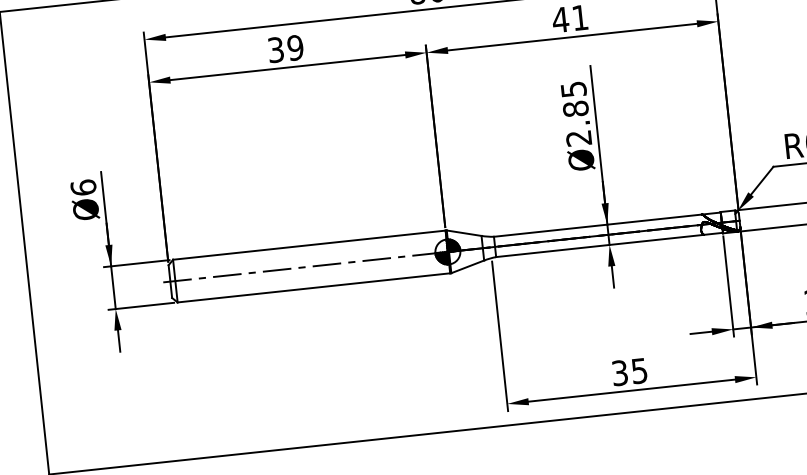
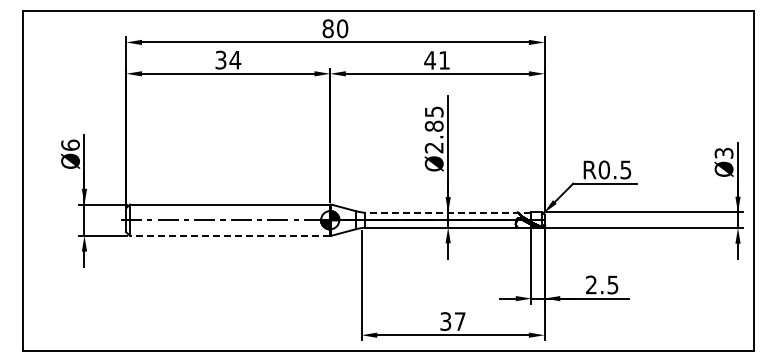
text: (295, 47) -> (235, 59), 39 -> 34
line: (606, 224) -> (447, 212), solid -> dashed
line: (313, 287) -> (229, 235), solid -> dashed
text: (638, 371) -> (459, 321), 35 -> 37

